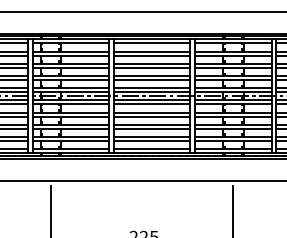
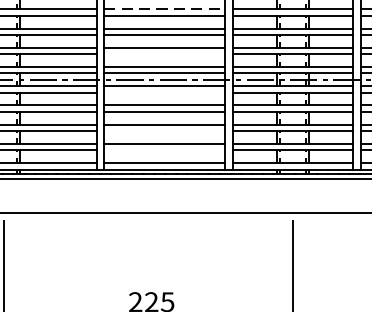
line: (152, 51) -> (165, 9), solid -> dashed
line: (152, 80) -> (165, 54), removed
line: (152, 104) -> (165, 92), removed
line: (152, 128) -> (165, 130), removed
line: (152, 140) -> (165, 149), removed

